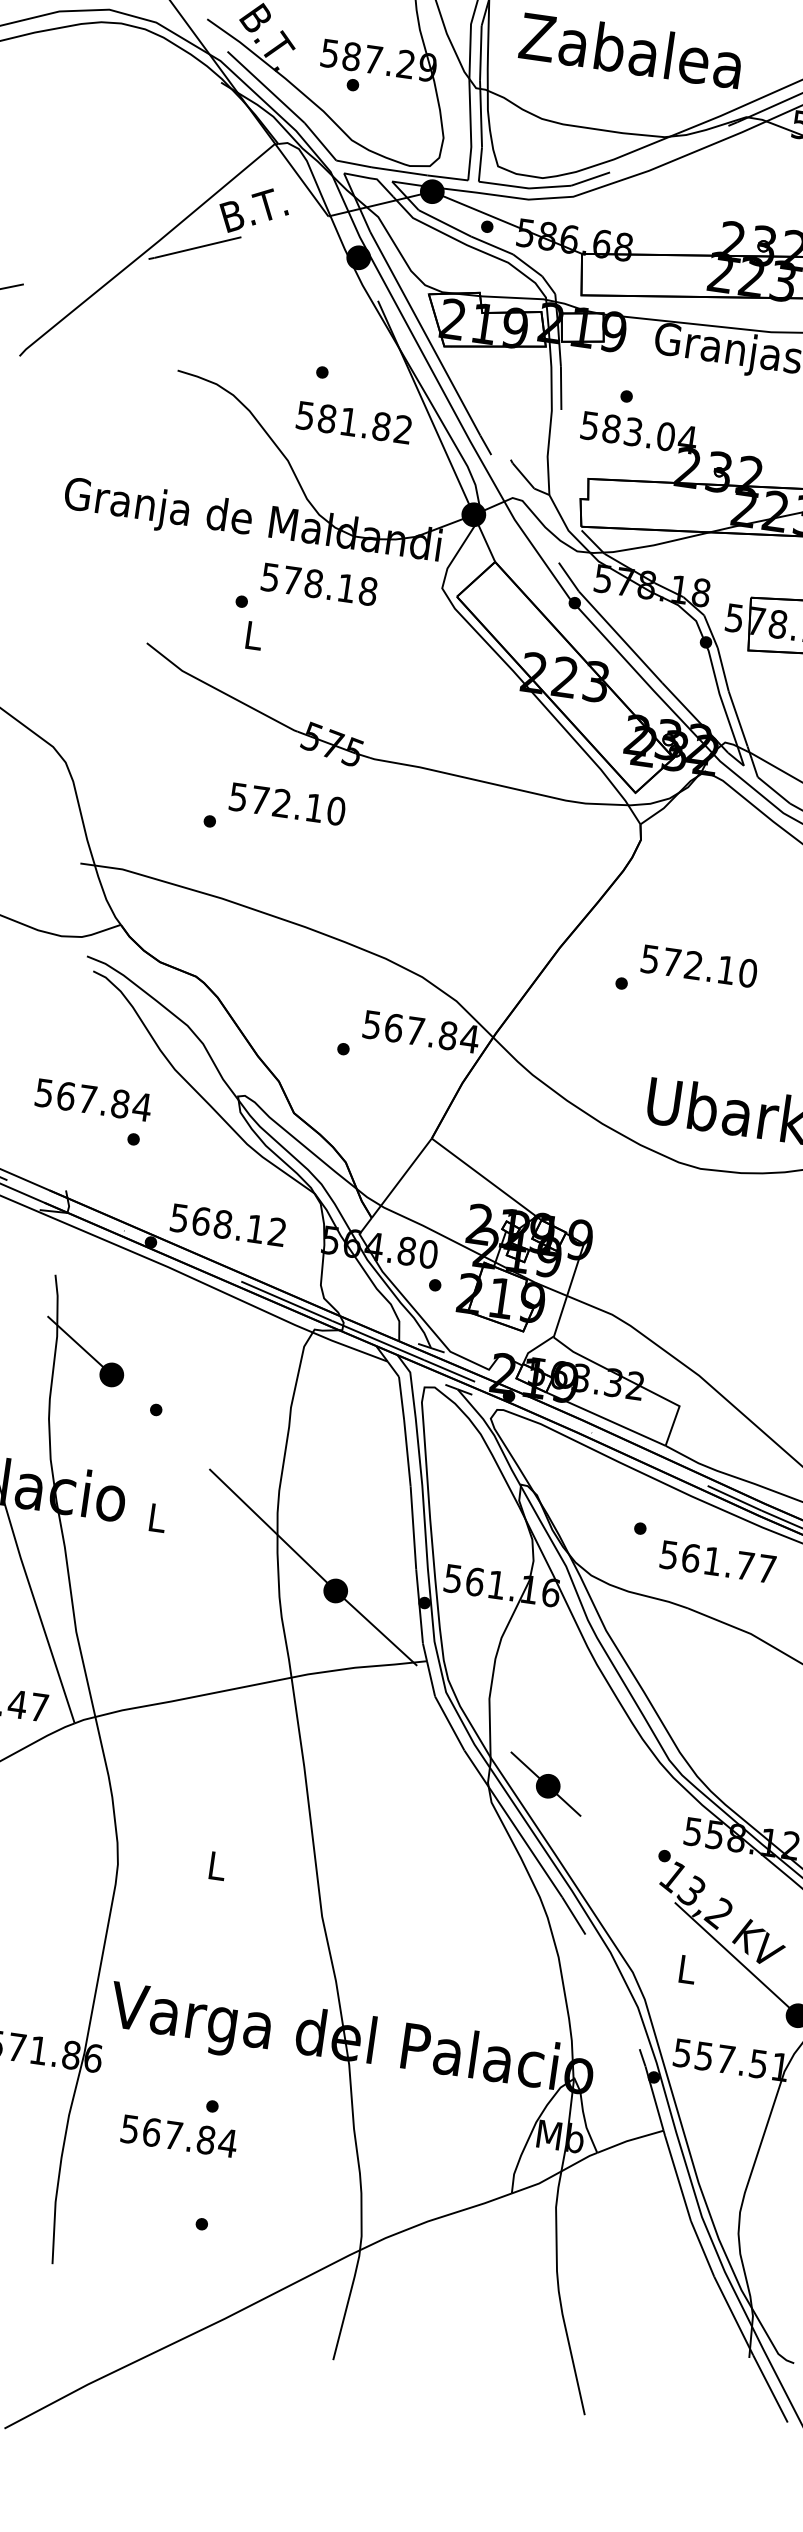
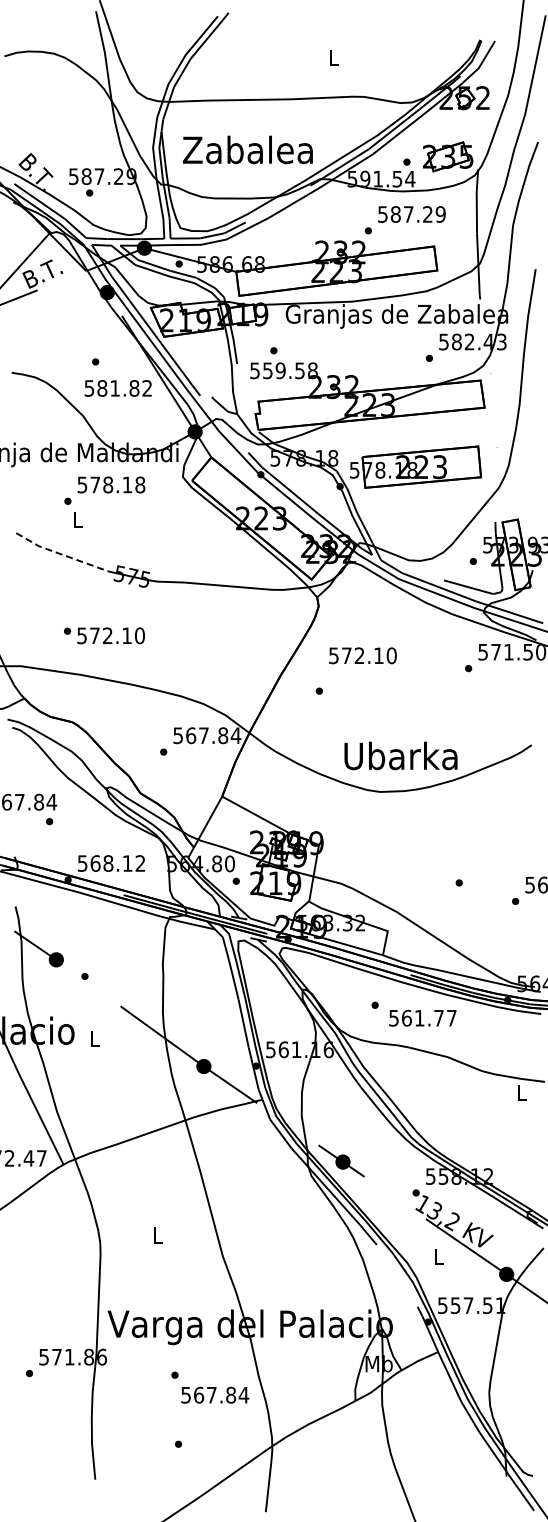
text: (650, 433) -> (290, 370), 583.04 -> 559.58
line: (221, 692) -> (63, 555), solid -> dashed
text: (286, 803) -> (110, 635), moved
text: (698, 965) -> (362, 655), moved
text: (179, 2135) -> (215, 1394), moved

